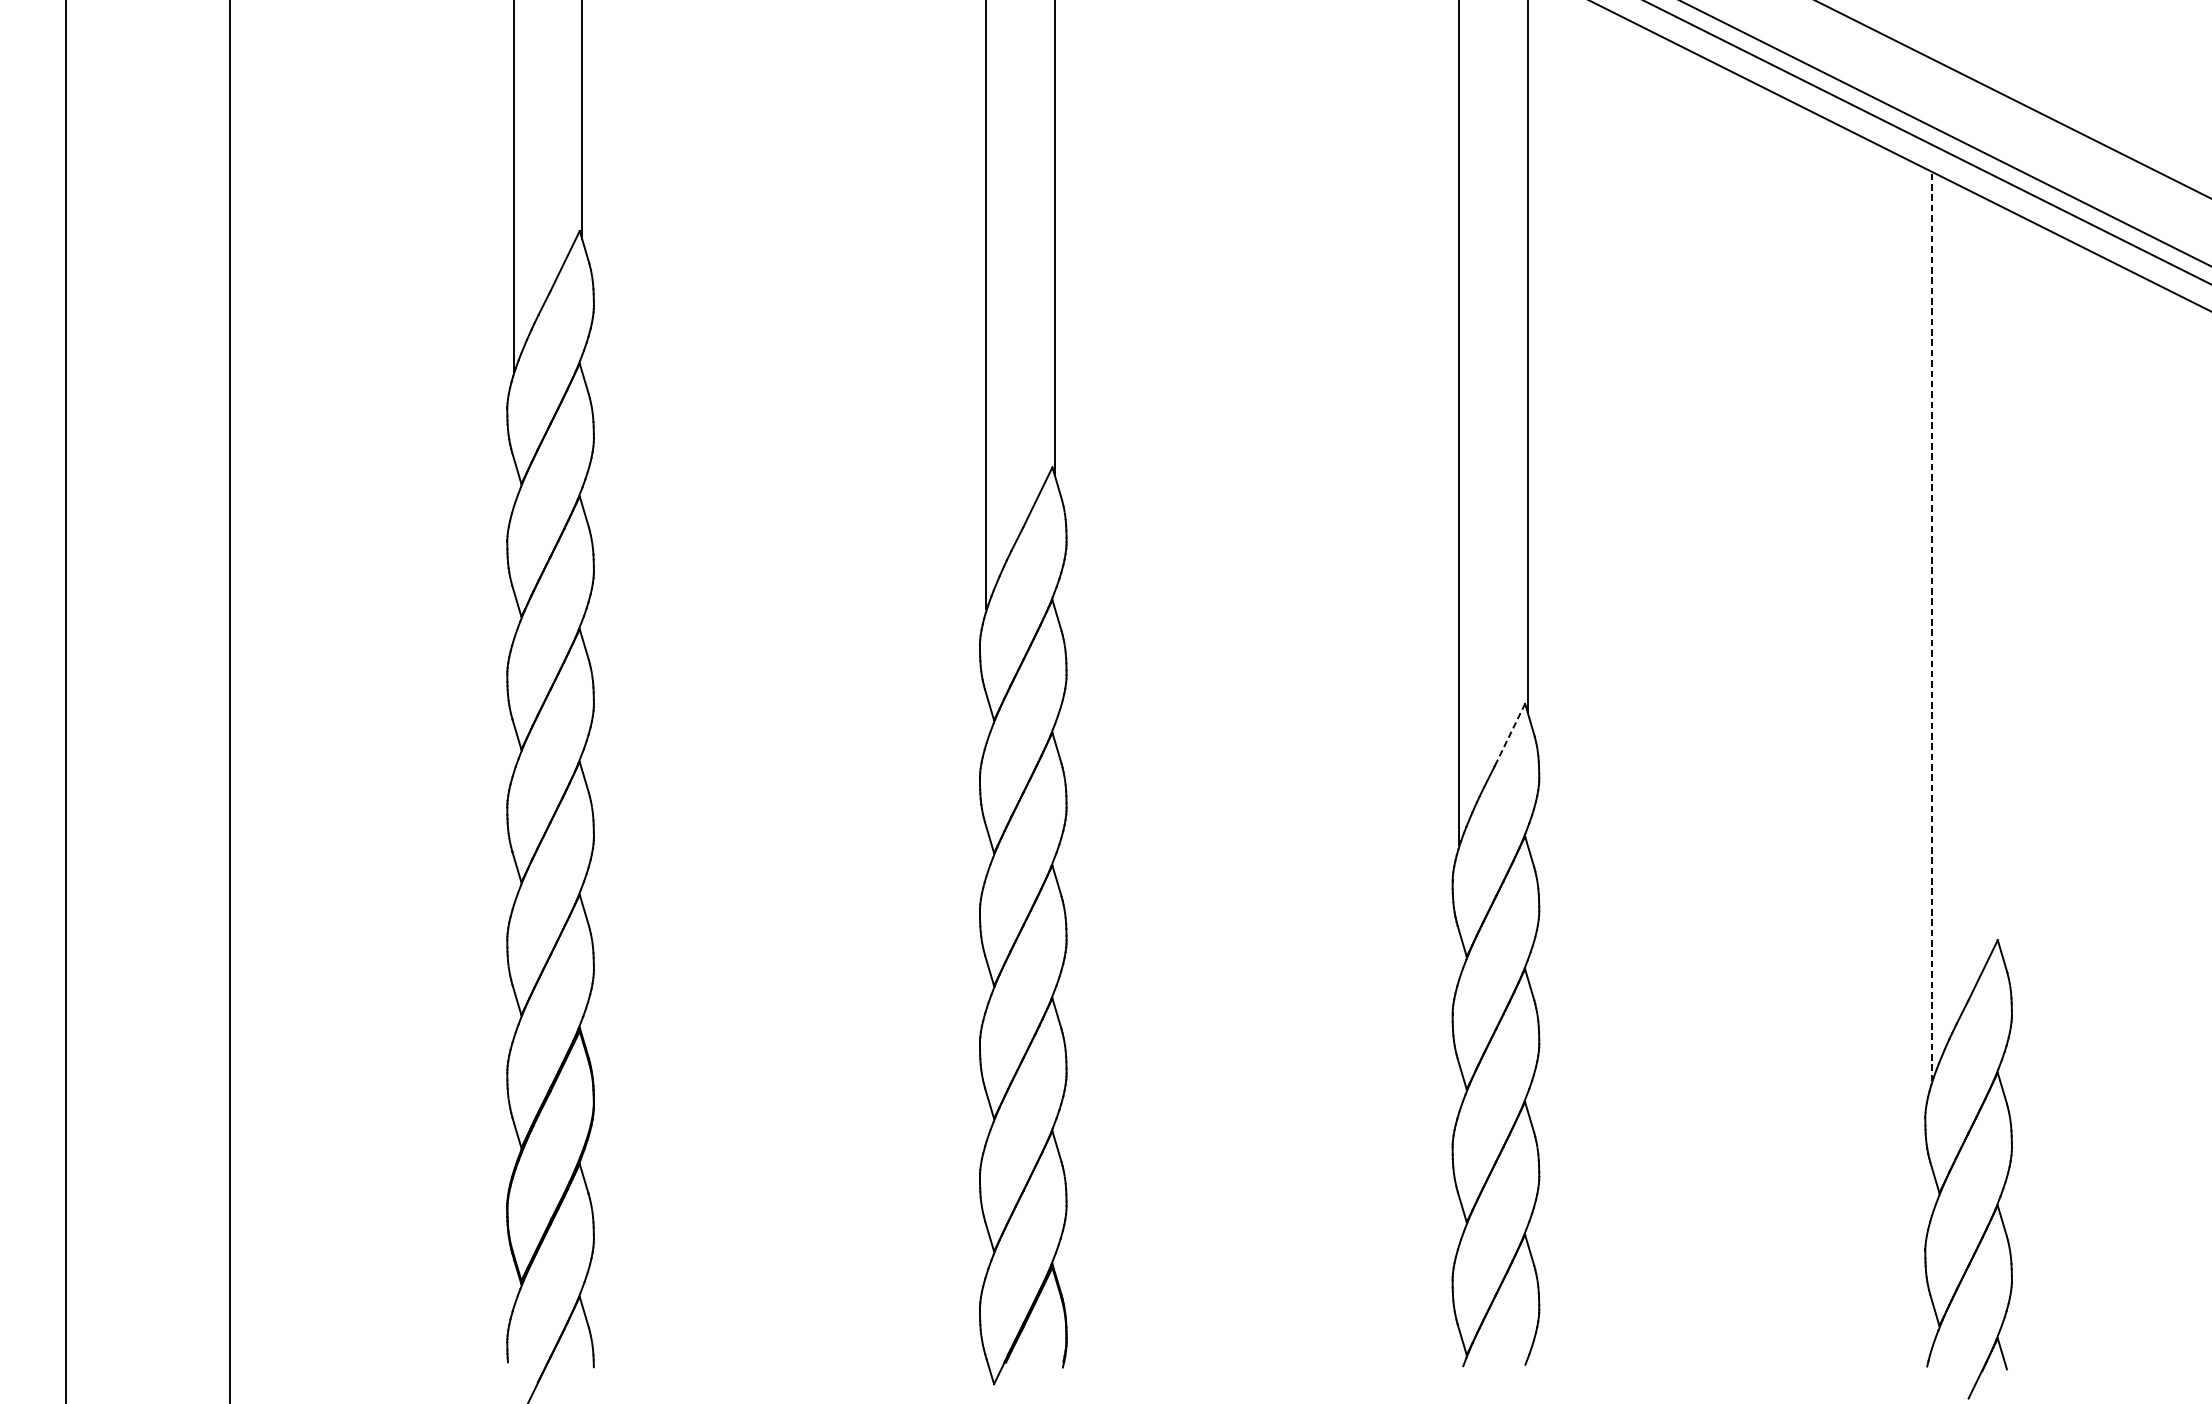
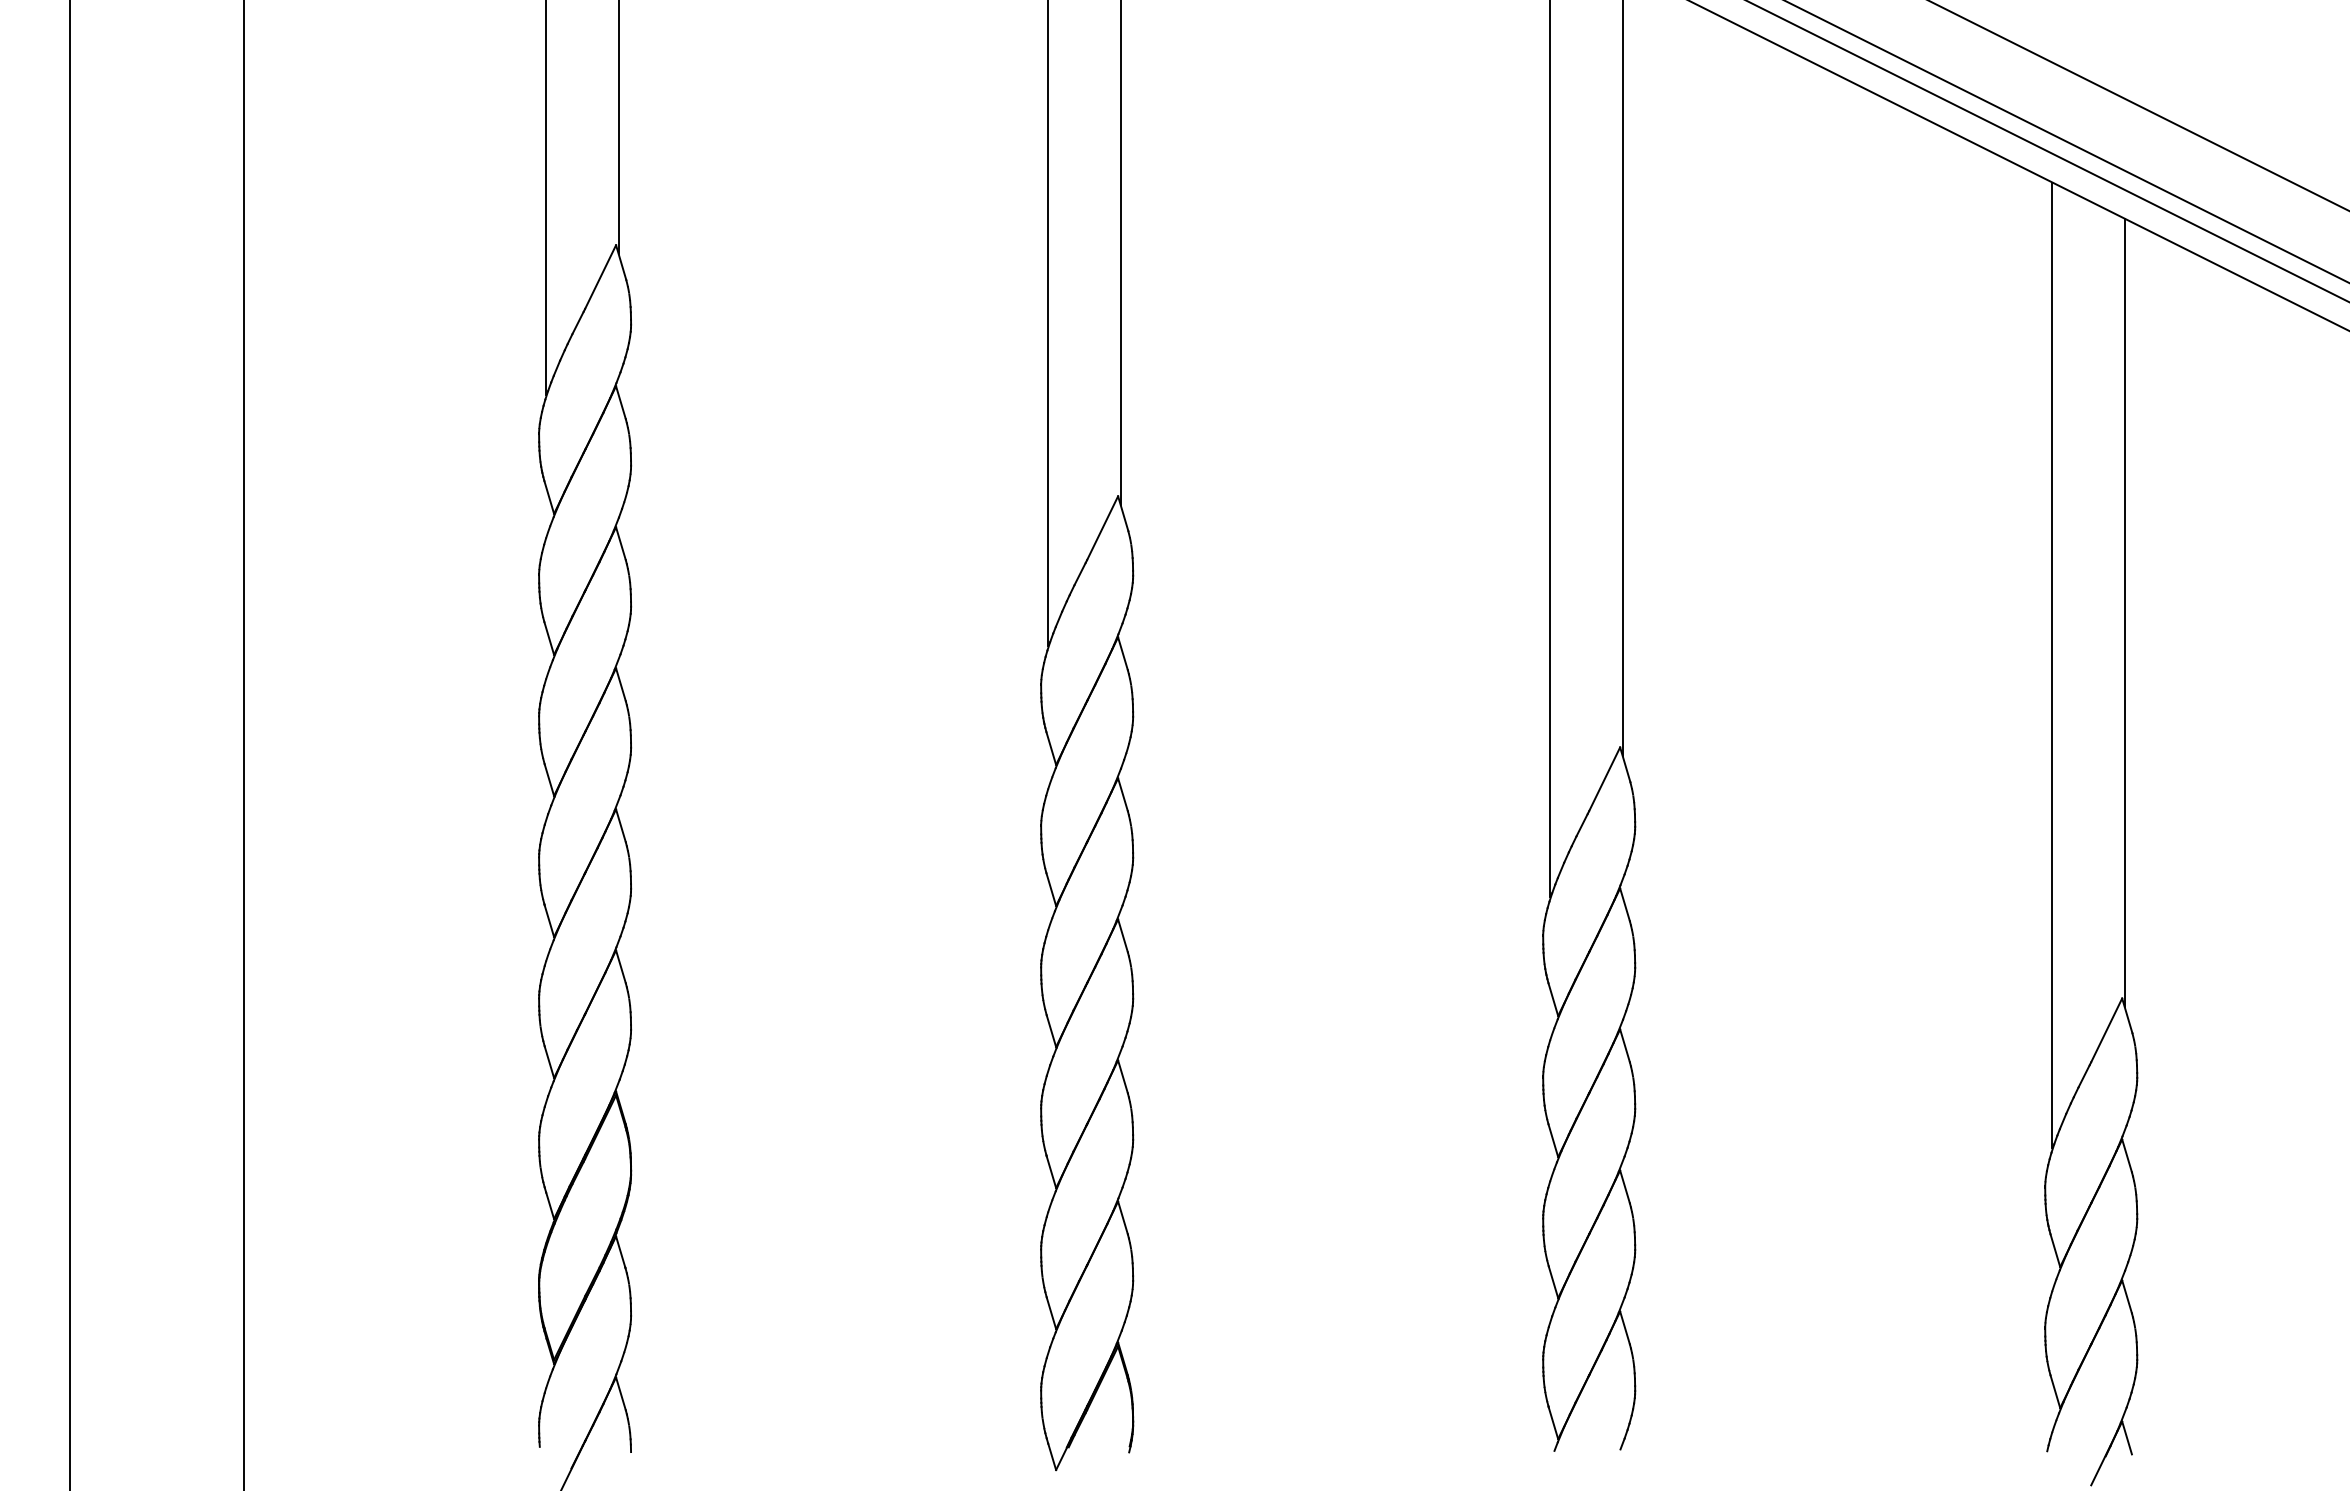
line: (1999, 577) -> (2124, 613), added
line: (1931, 626) -> (2051, 665), dashed -> solid
line: (1510, 734) -> (1604, 779), dashed -> solid

